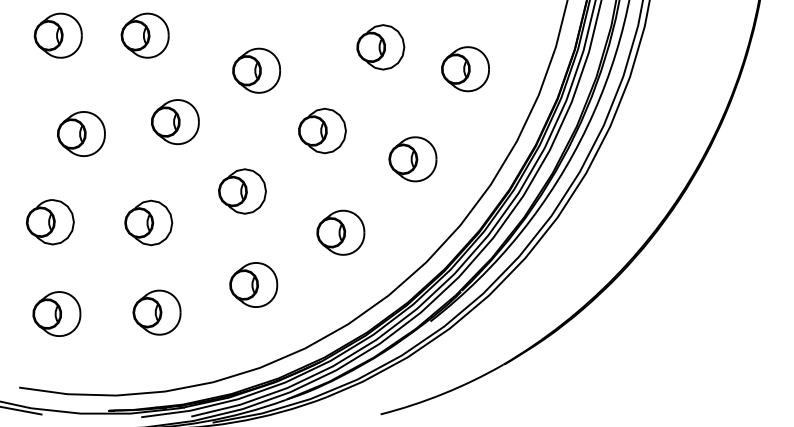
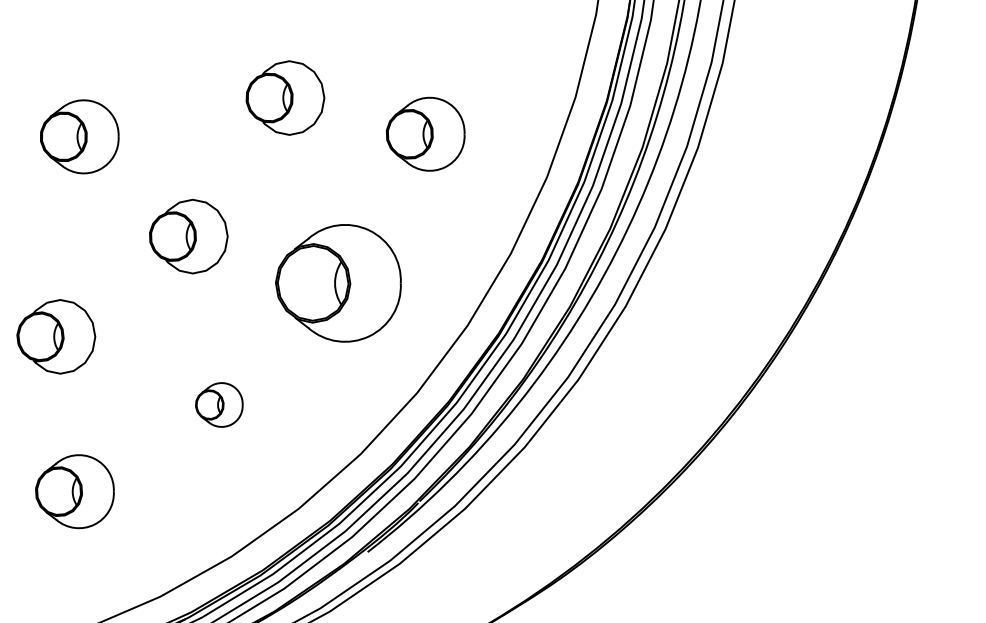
part: (412, 159) -> (337, 283), size x1.6
part: (340, 232) -> (218, 404), size x0.6

